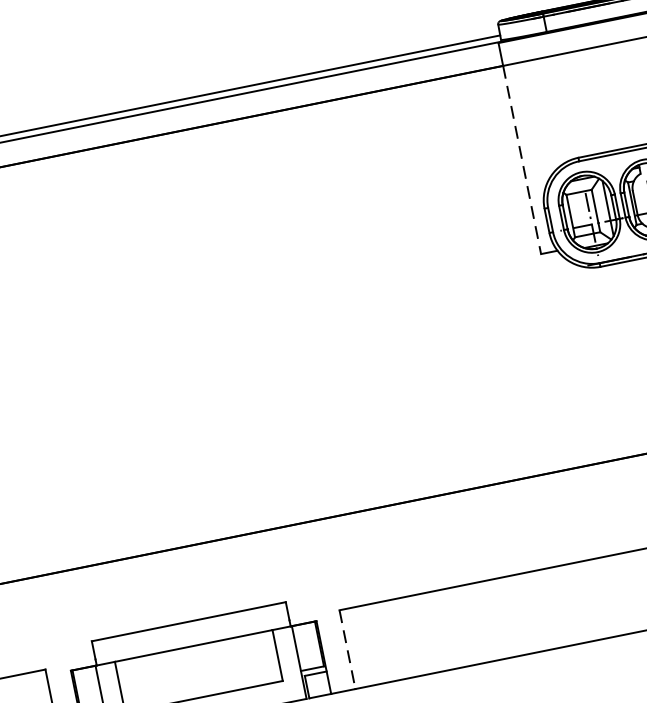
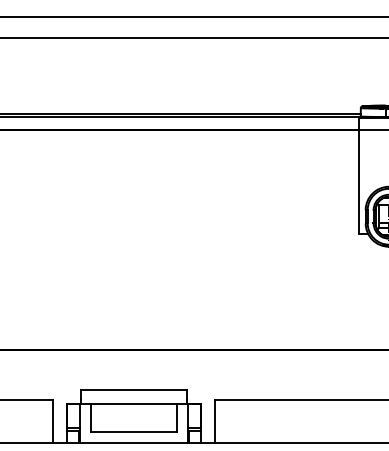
line: (522, 158) -> (359, 181), dashed -> solid
line: (346, 649) -> (214, 421), dashed -> solid

